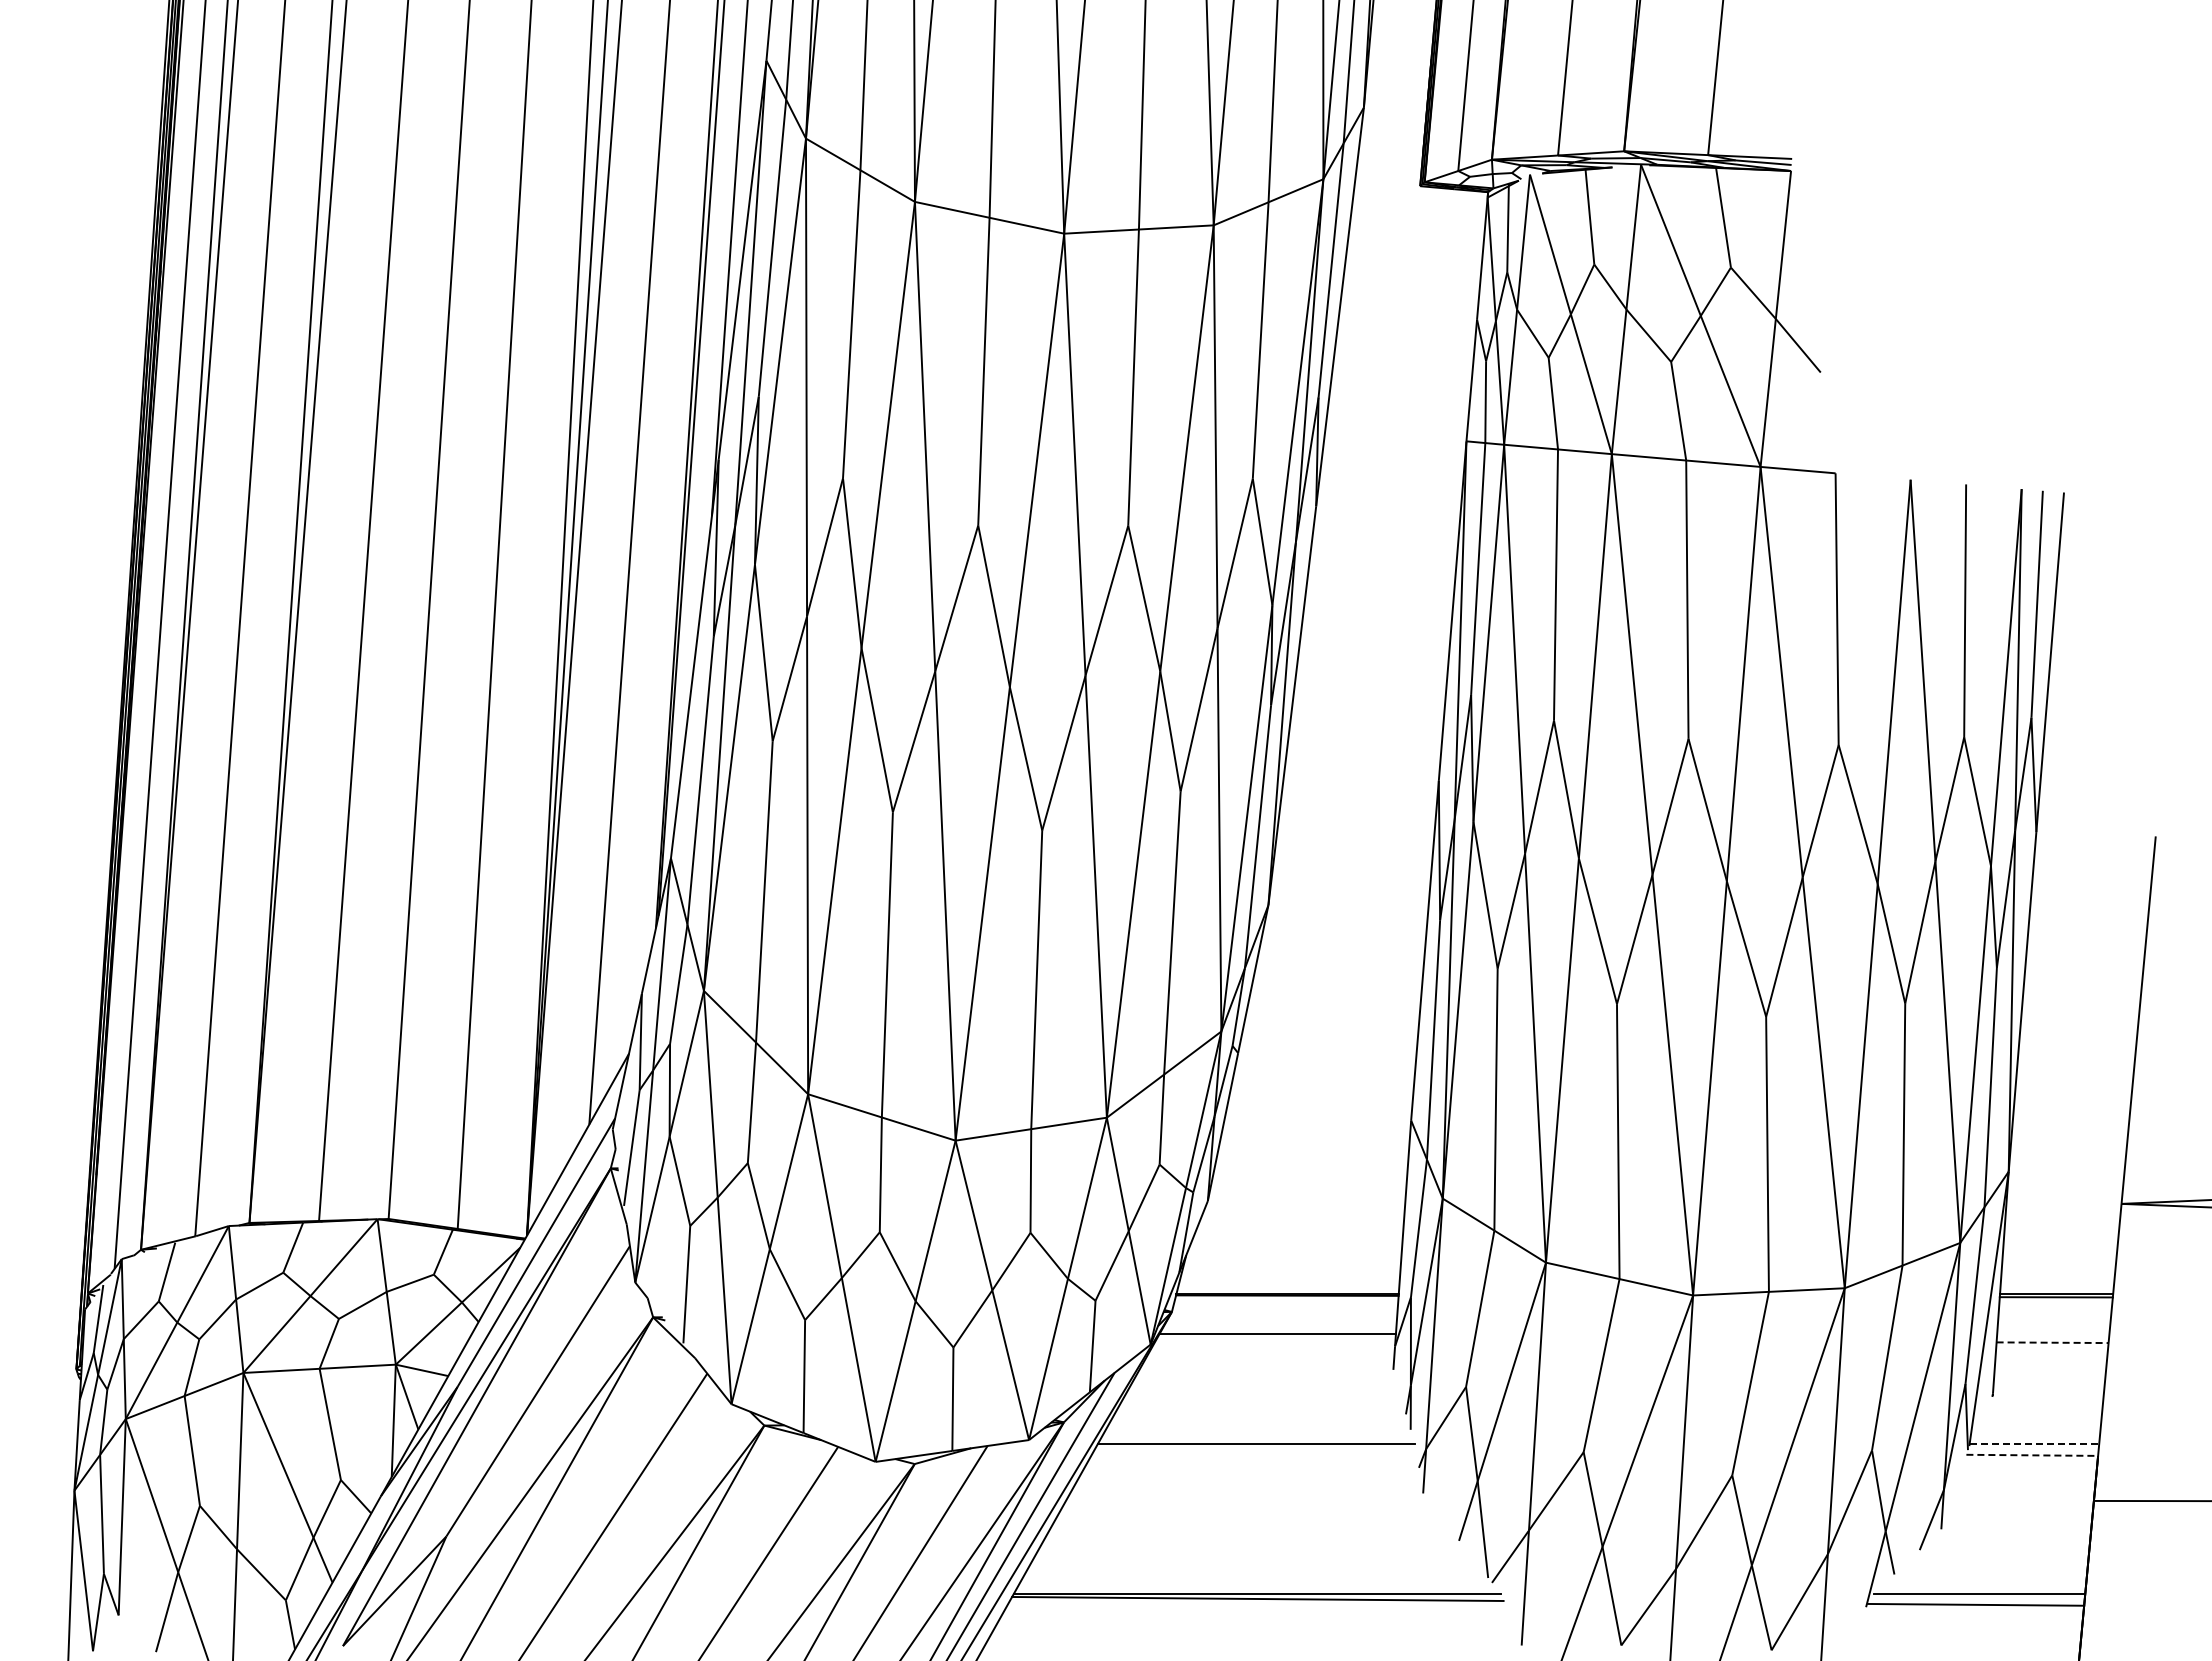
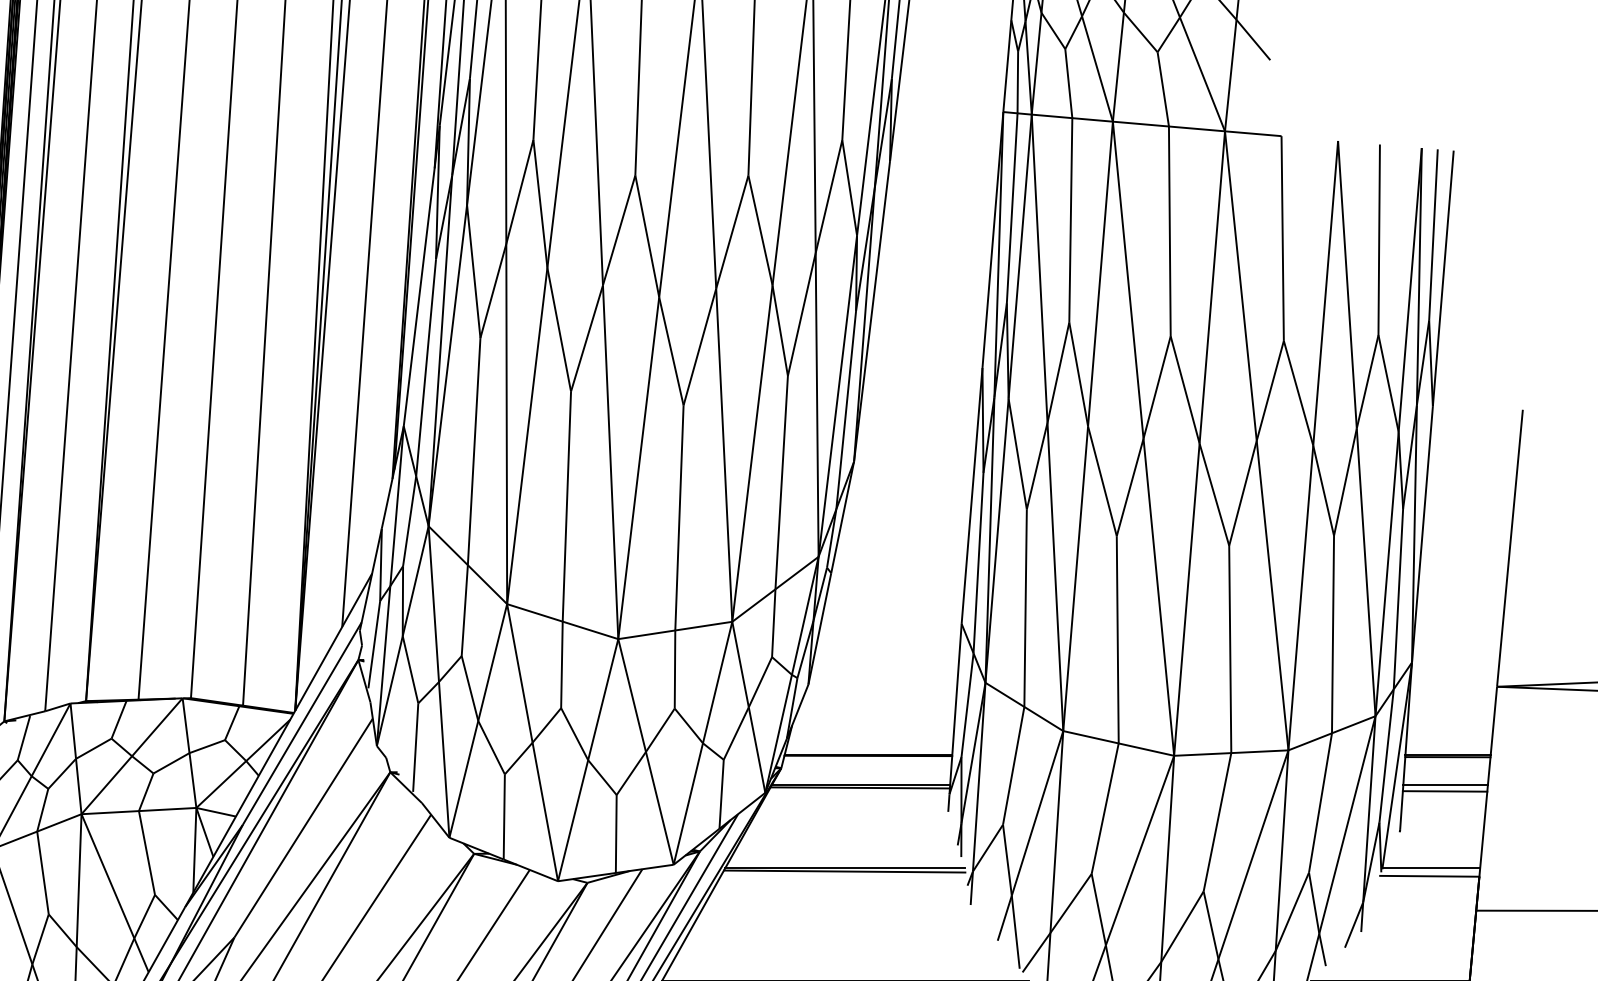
line: (2053, 1334) -> (1445, 785), added
line: (1276, 1337) -> (860, 787), added
line: (2053, 1342) -> (1445, 791), dashed -> solid
line: (2034, 1444) -> (1431, 868), dashed -> solid
line: (1255, 1448) -> (844, 871), added
line: (2032, 1455) -> (1429, 876), dashed -> solid

